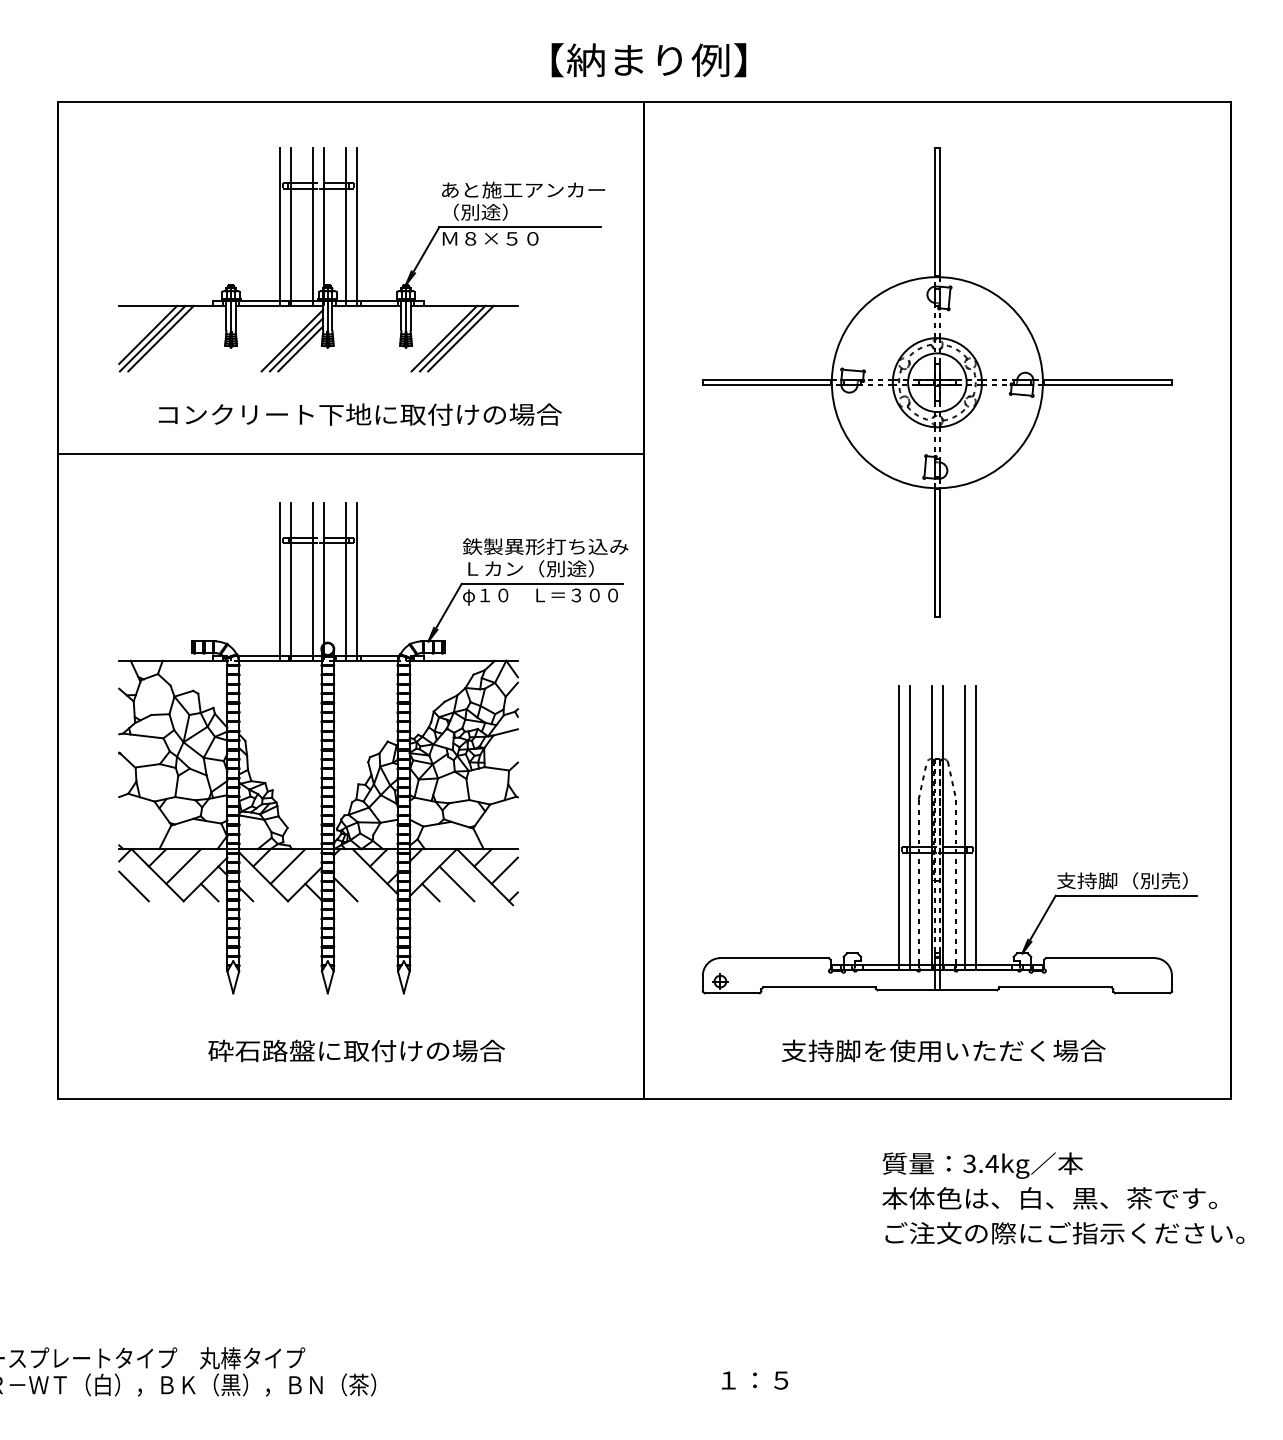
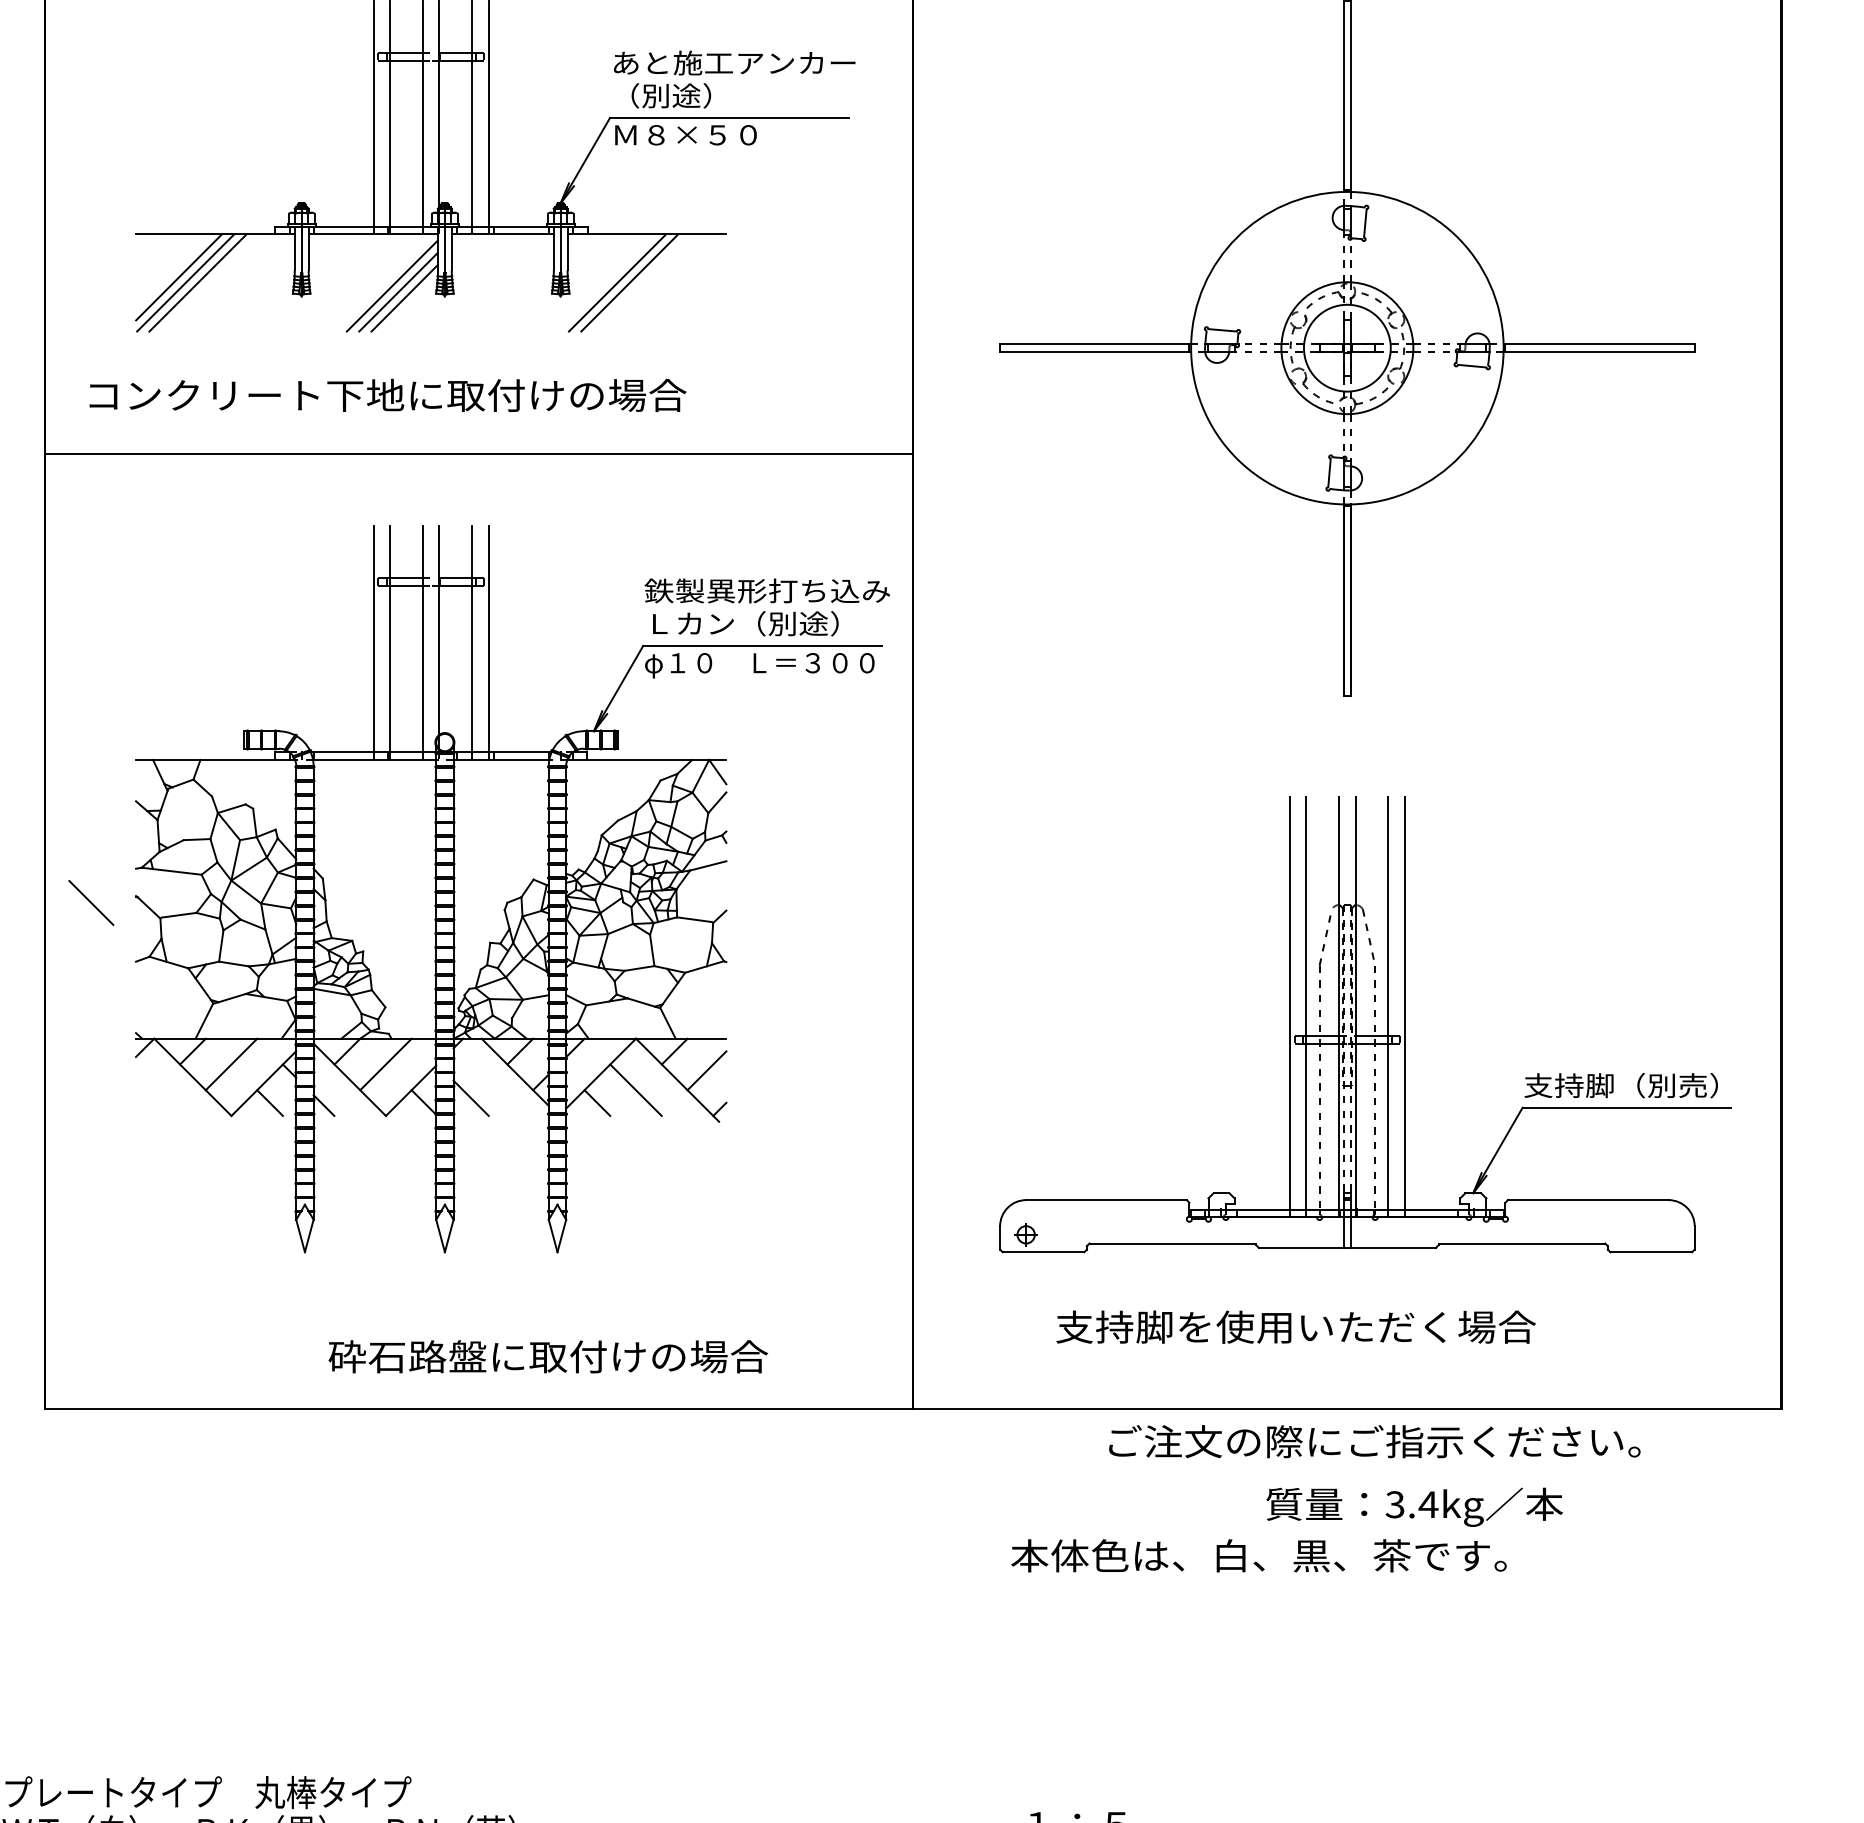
line: (460, 338) -> (641, 282), removed
text: (359, 414) -> (386, 395), moved
line: (133, 886) -> (90, 903), moved
text: (356, 1050) -> (548, 1356), moved
text: (943, 1050) -> (1295, 1326), moved
text: (1049, 1198) -> (1258, 1555), moved
text: (1064, 1233) -> (1374, 1441), moved

